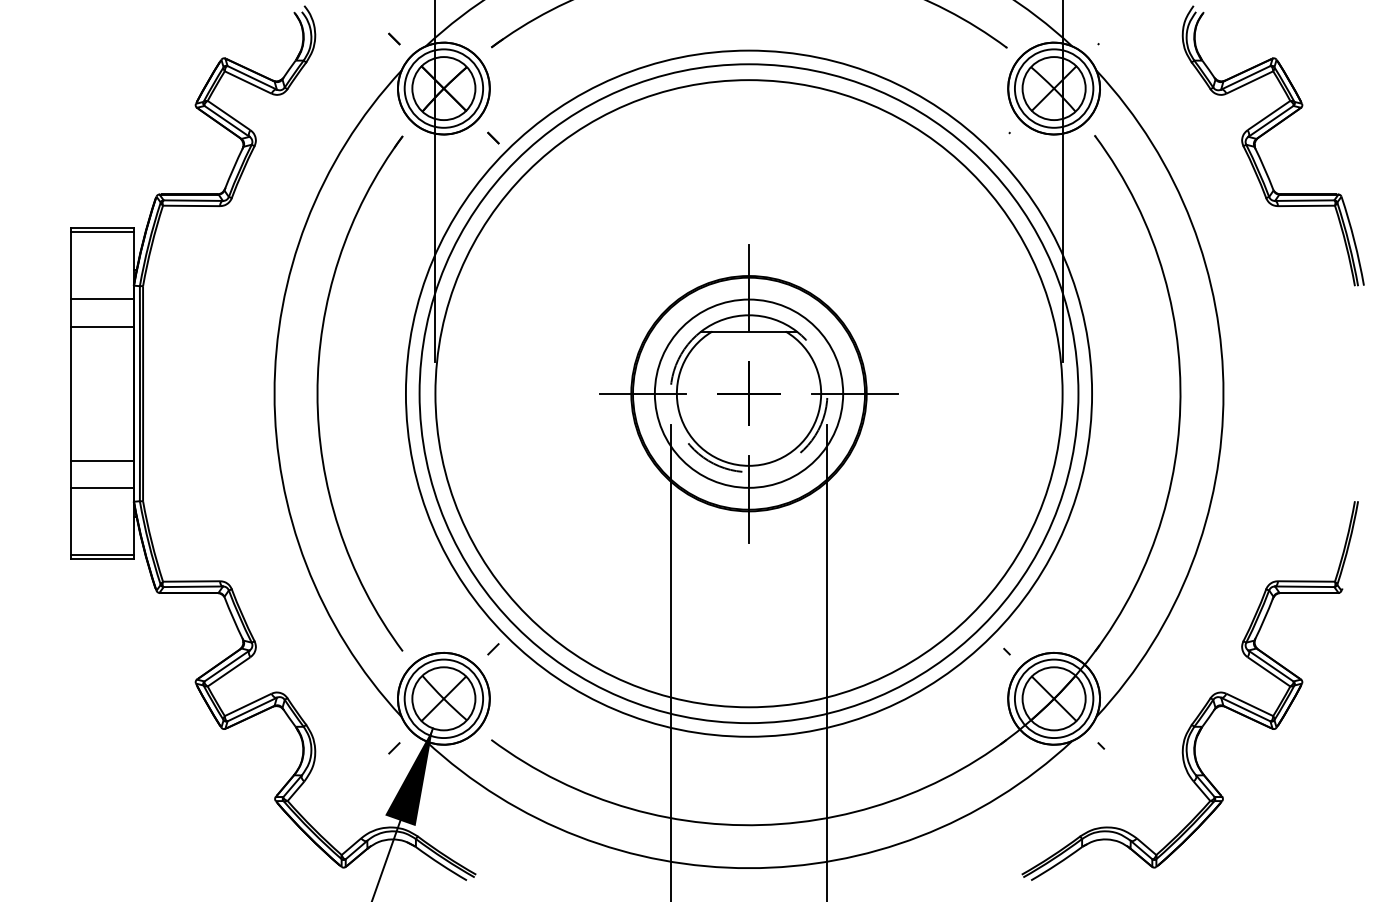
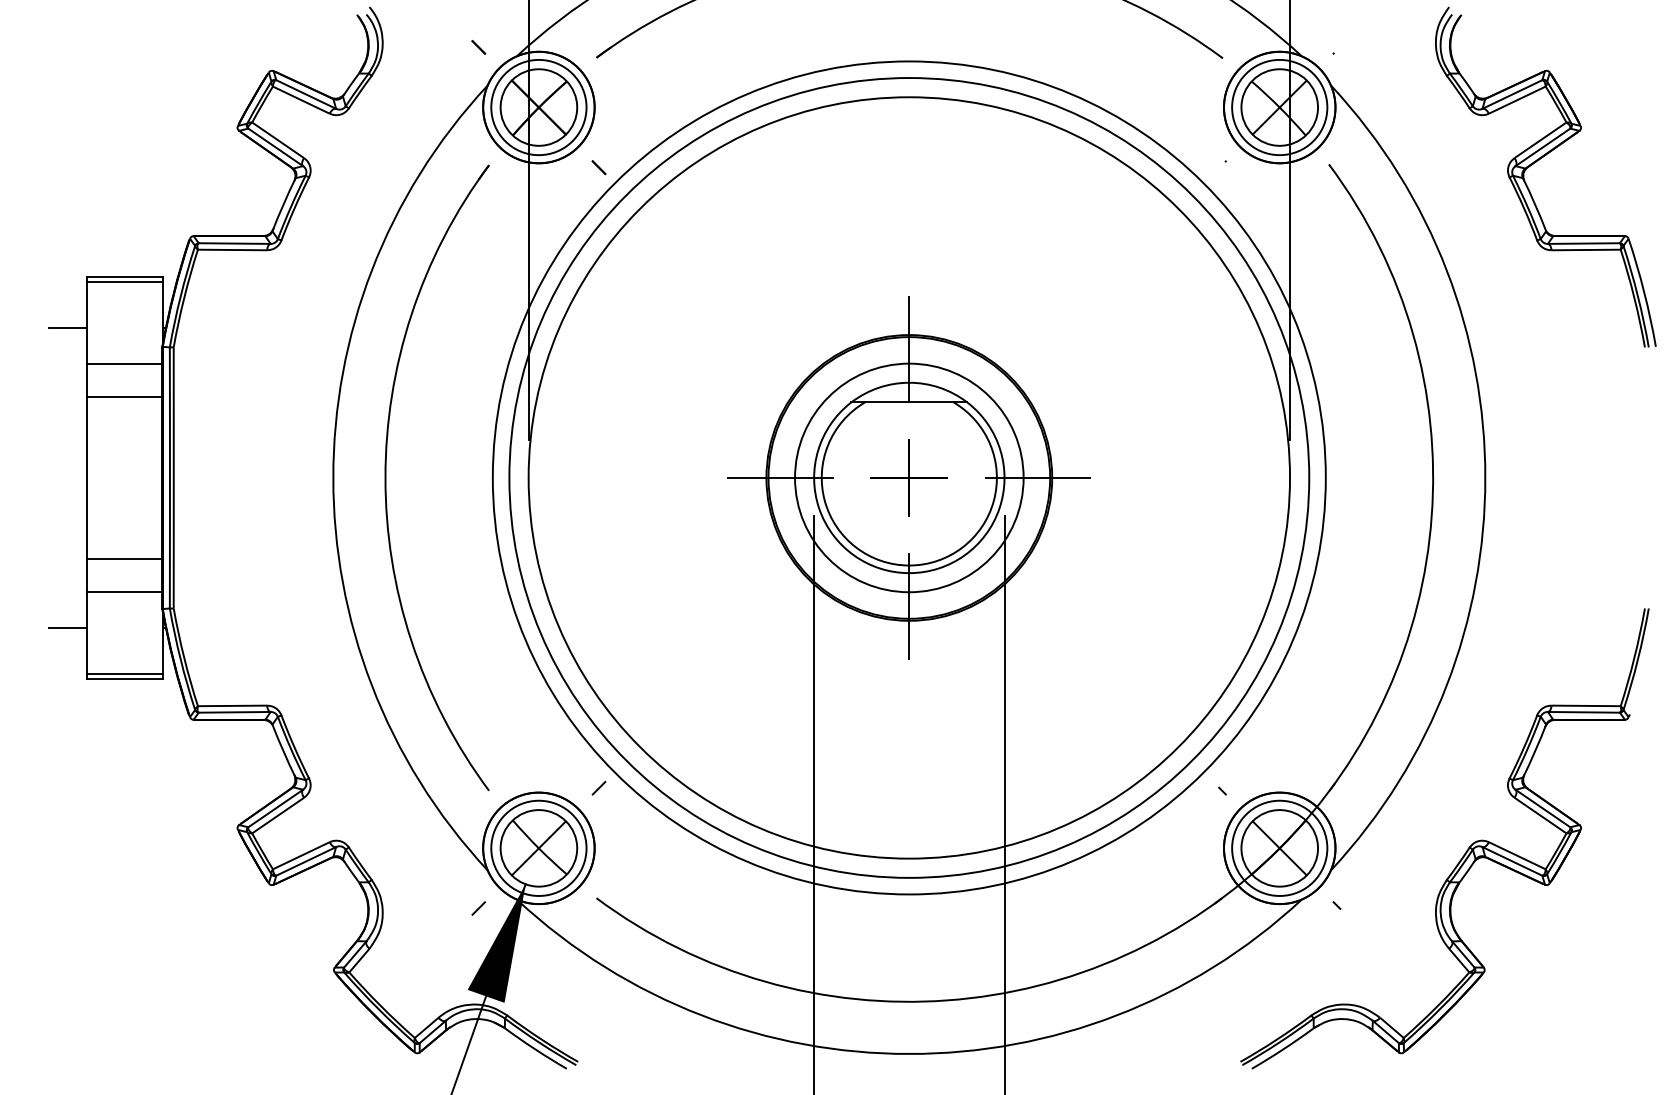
line: (55, 270) -> (67, 328), added
arc: (749, 472) -> (909, 573), dashed -> solid
line: (55, 517) -> (67, 628), added

